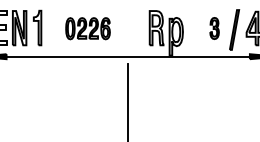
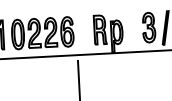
part: (87, 28) -> (42, 33), size x1.67
part: (214, 28) -> (148, 27), size x1.67

